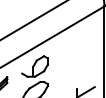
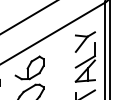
part: (85, 56) -> (84, 57), added

